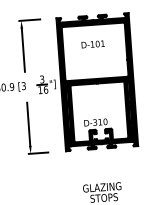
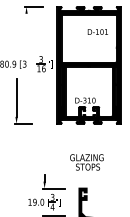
text: (92, 43) -> (97, 31), moved
line: (23, 49) -> (26, 32), removed
part: (36, 127) -> (23, 101), moved

